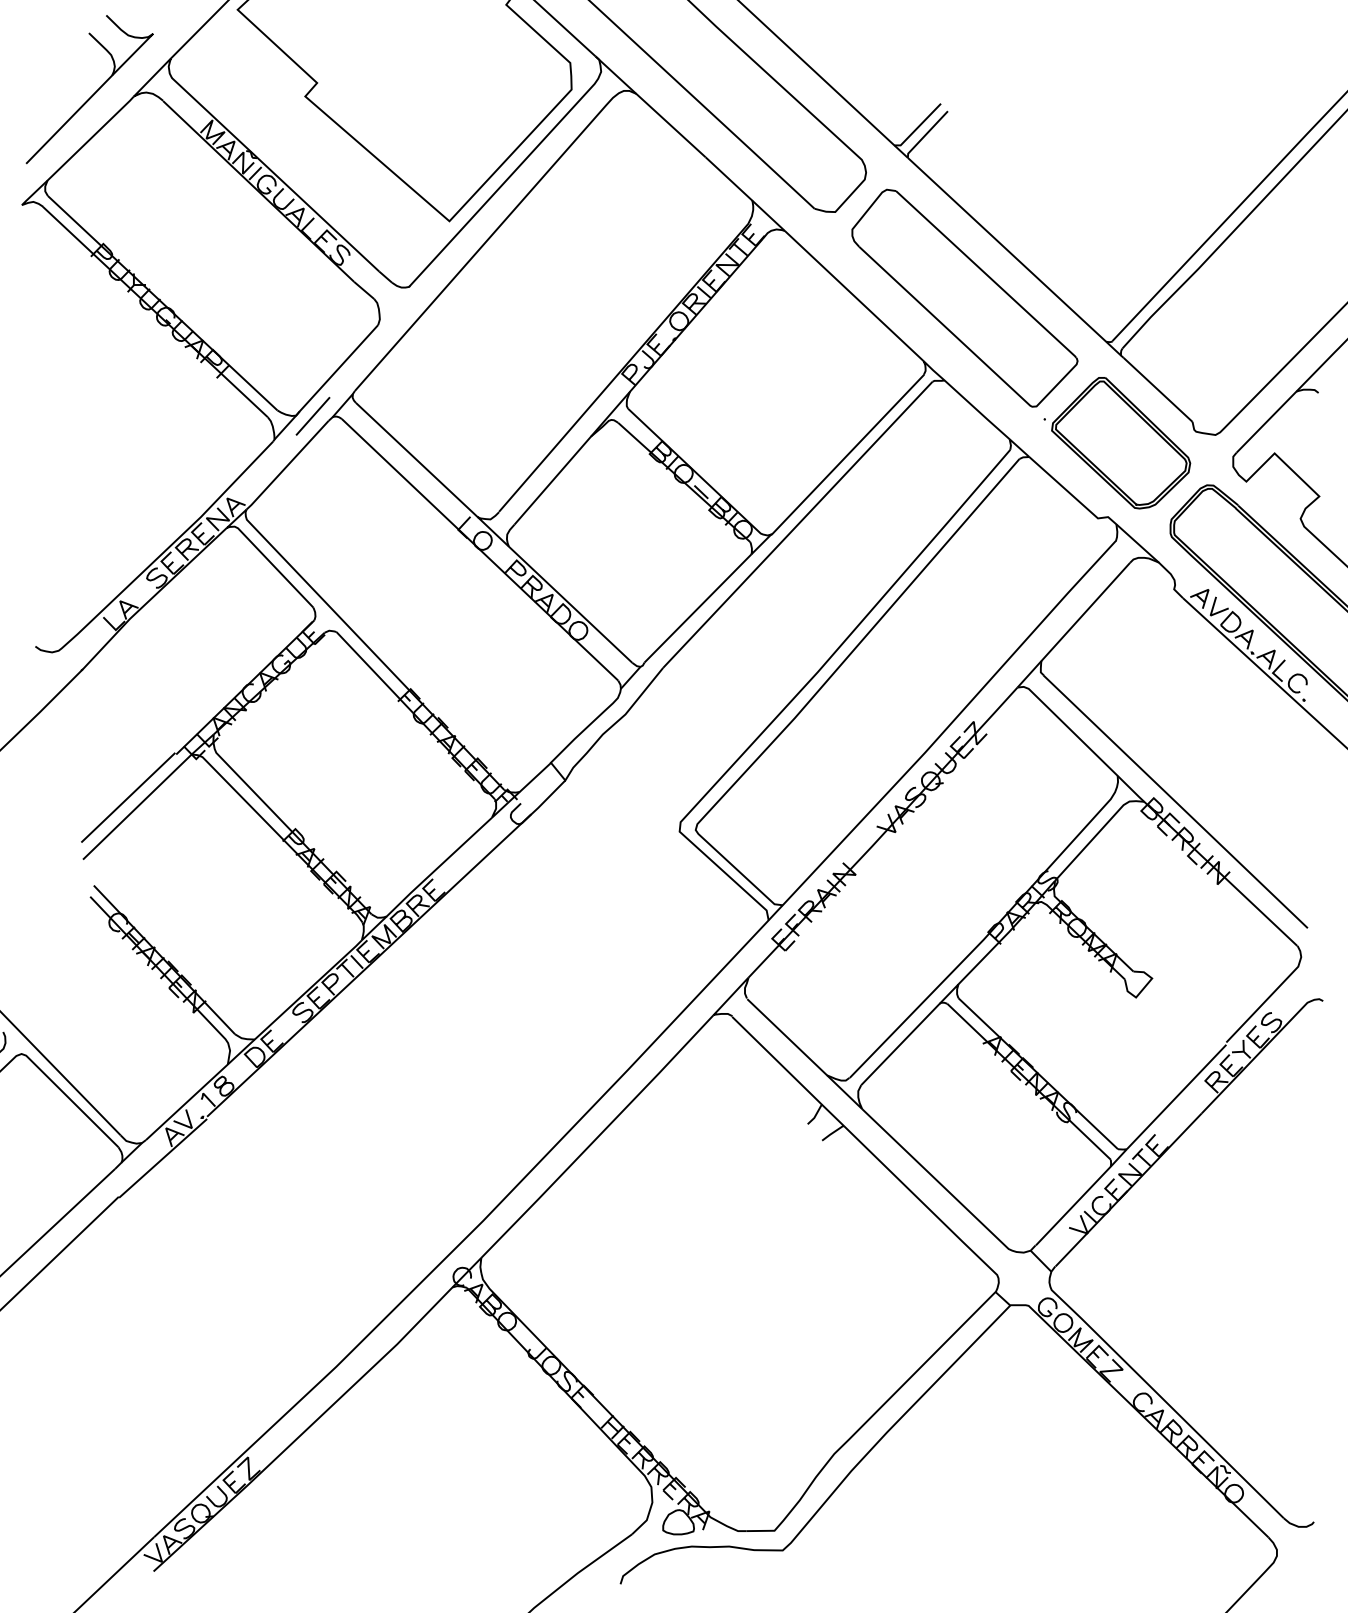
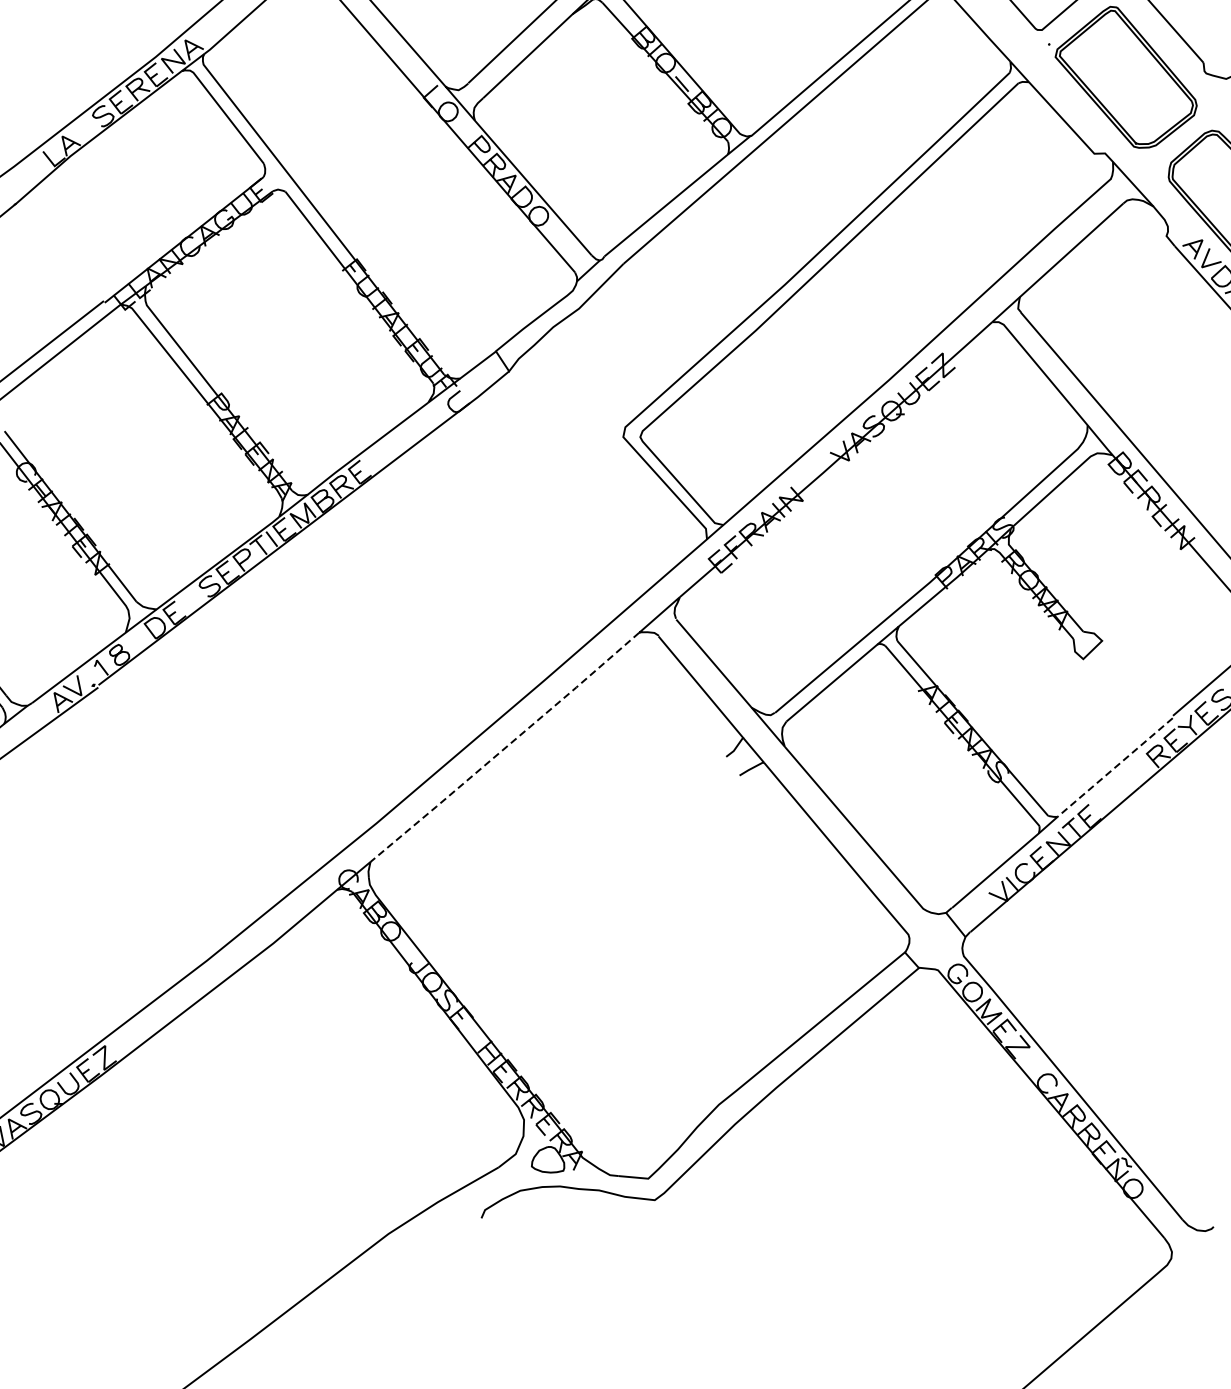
line: (1176, 1097) -> (1114, 768), solid -> dashed
line: (598, 1137) -> (505, 748), solid -> dashed

